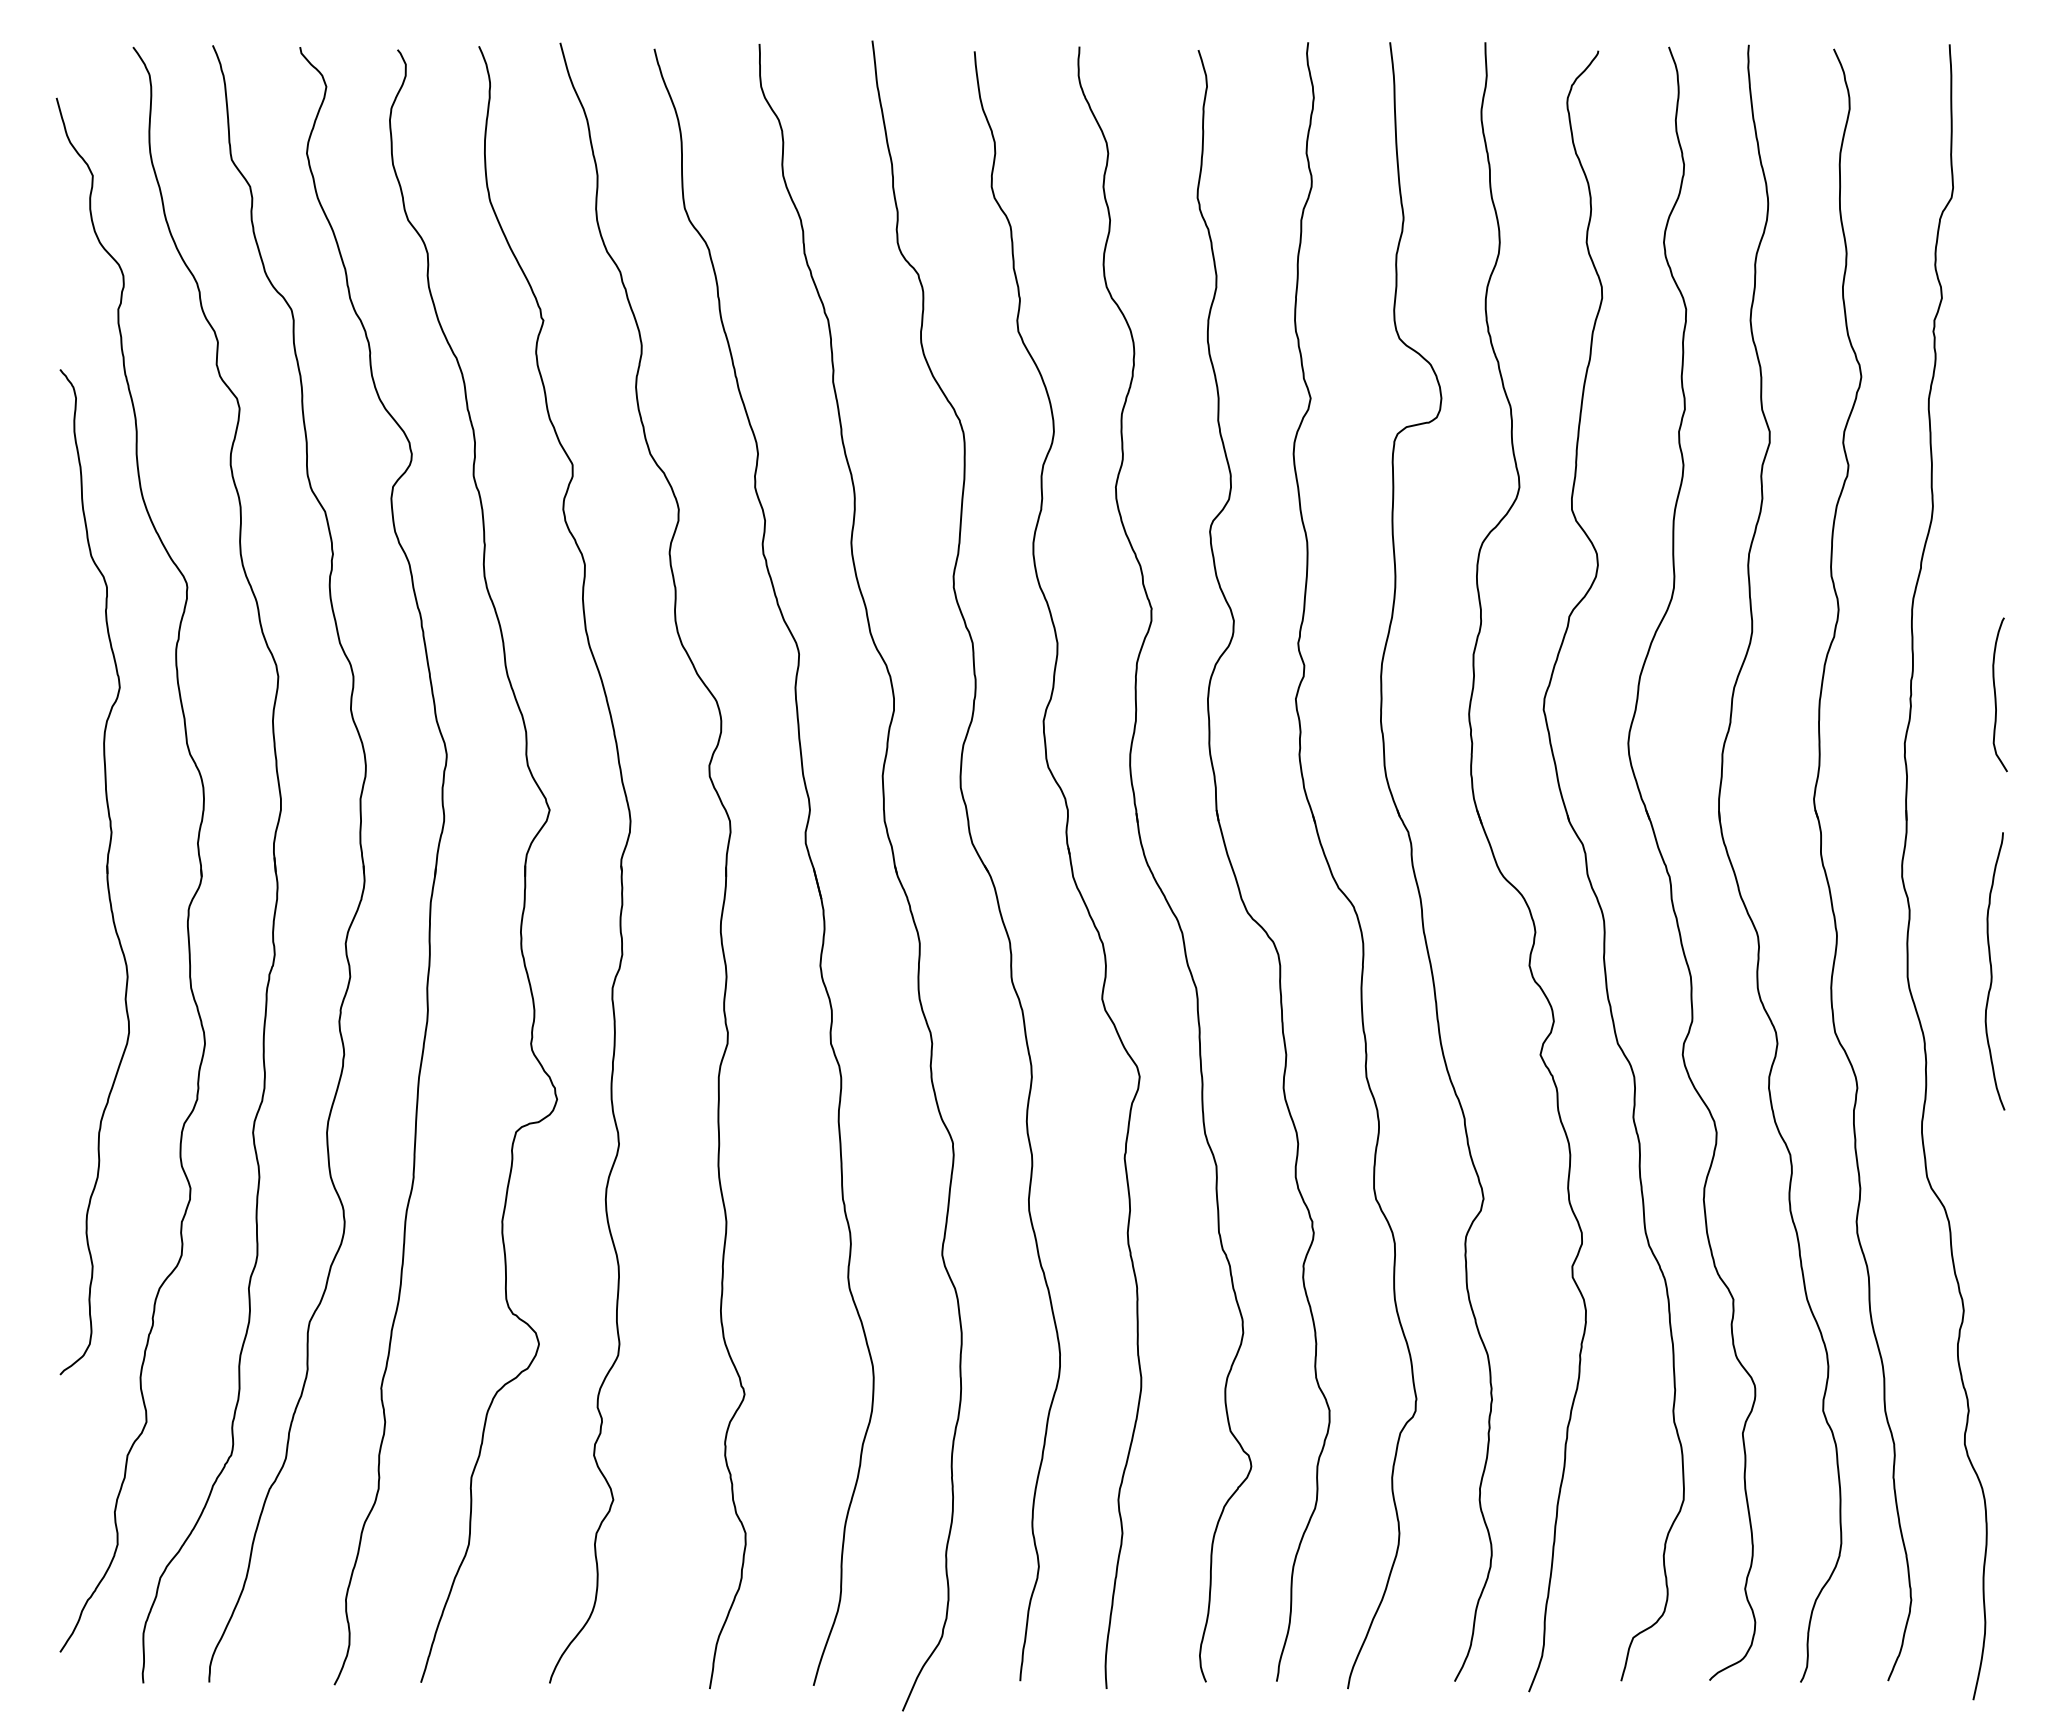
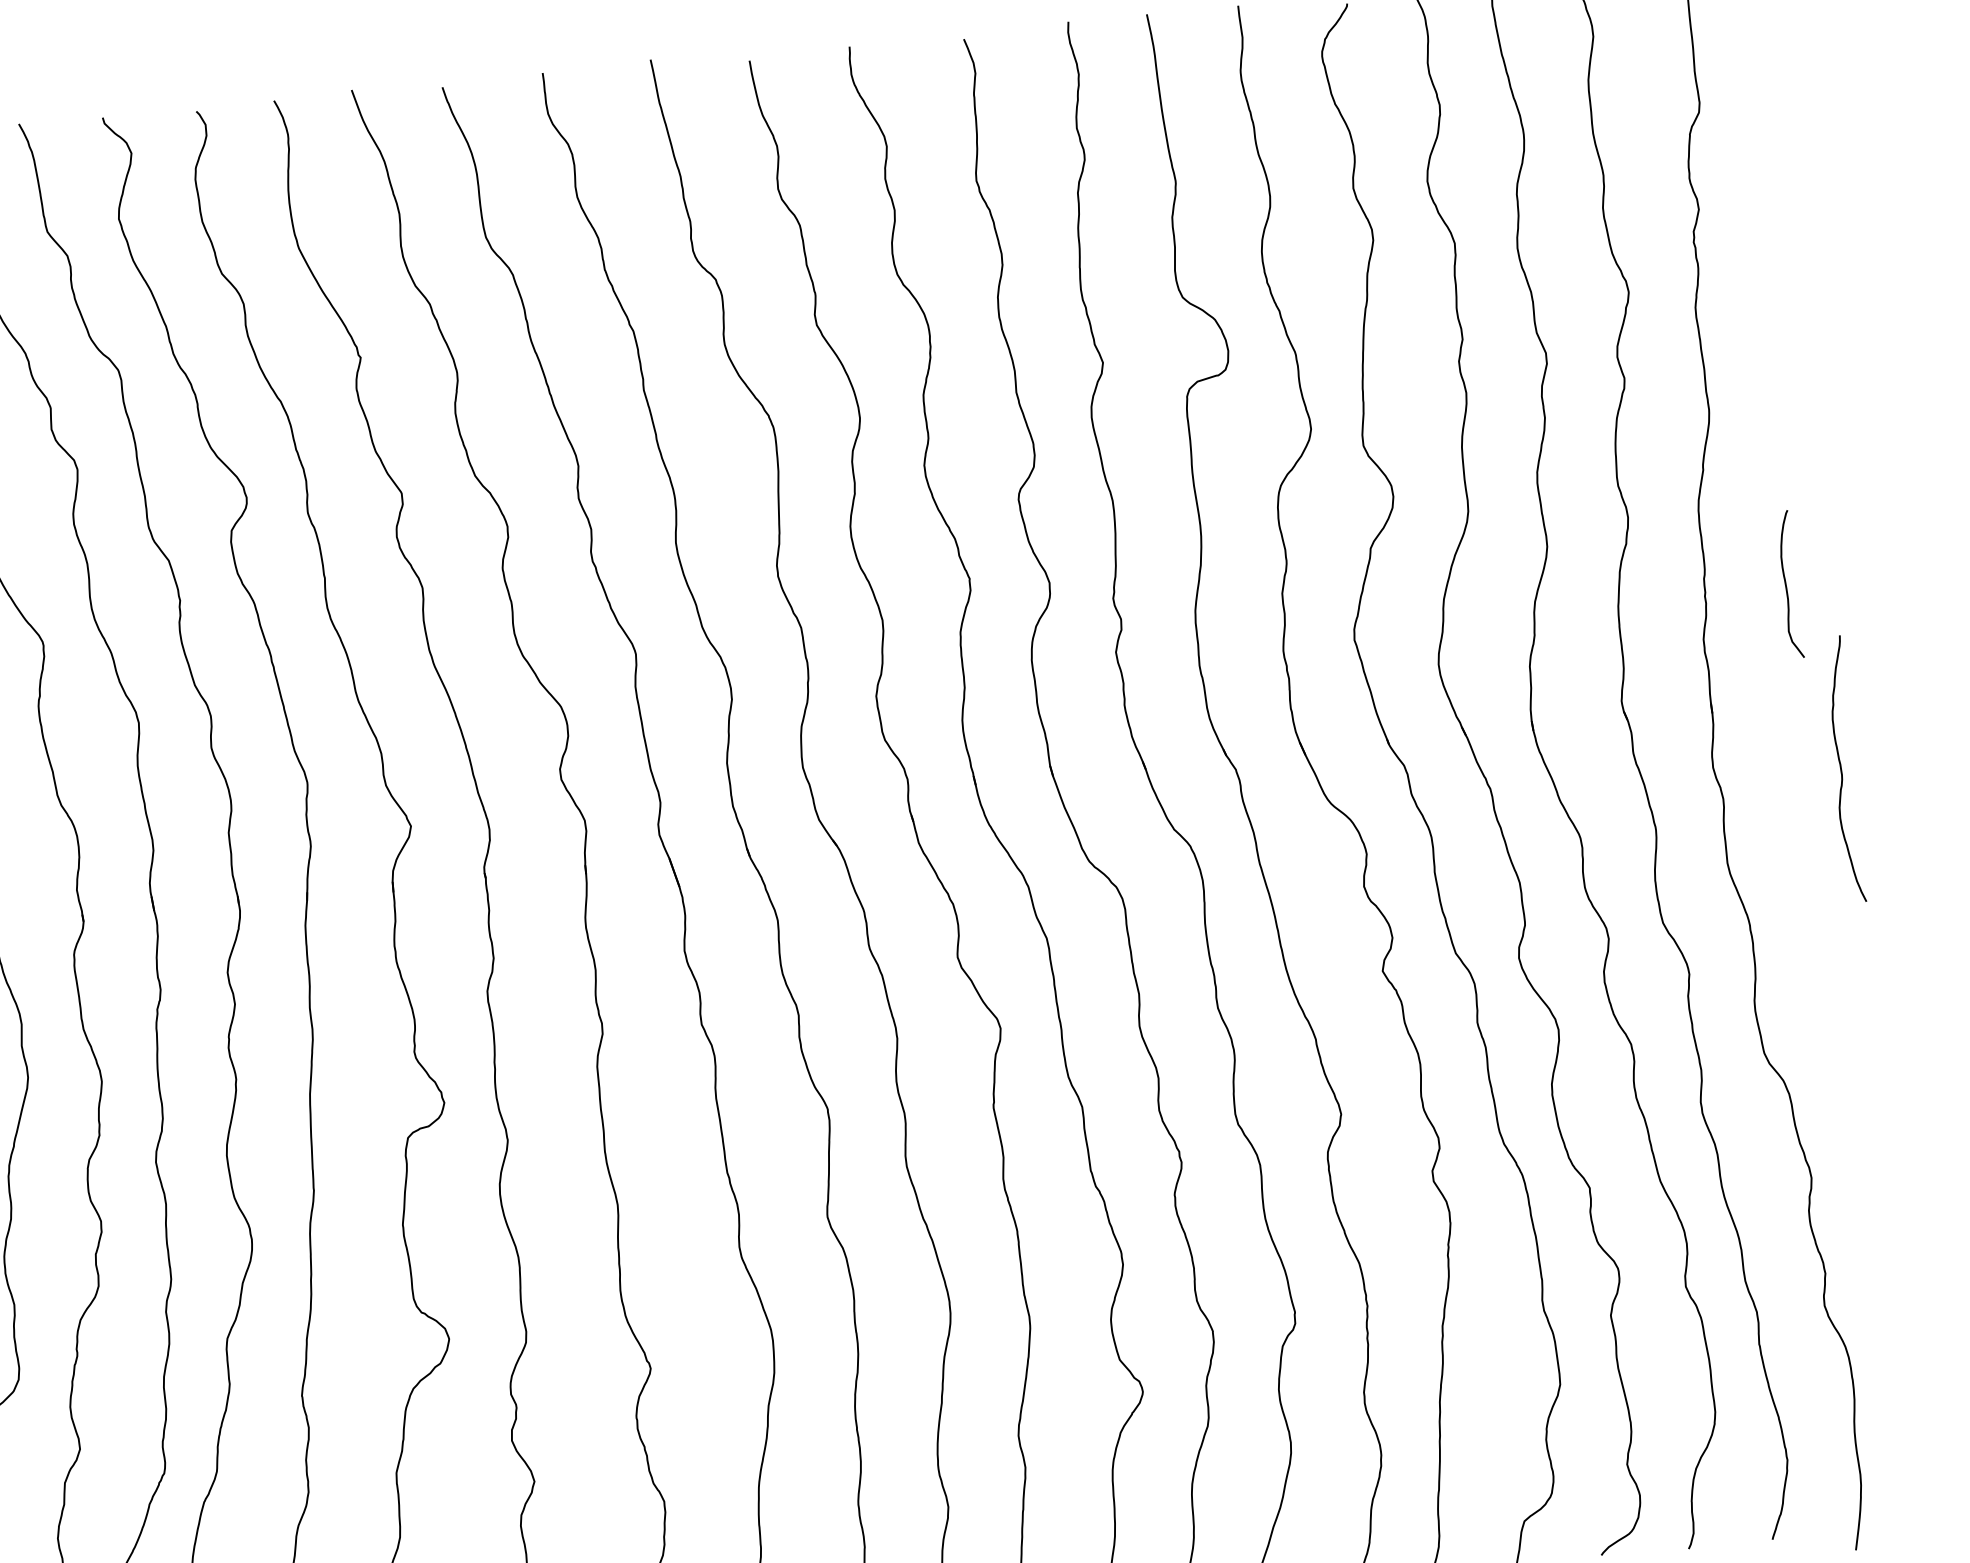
curve: (1992, 971) -> (1842, 769), moved

